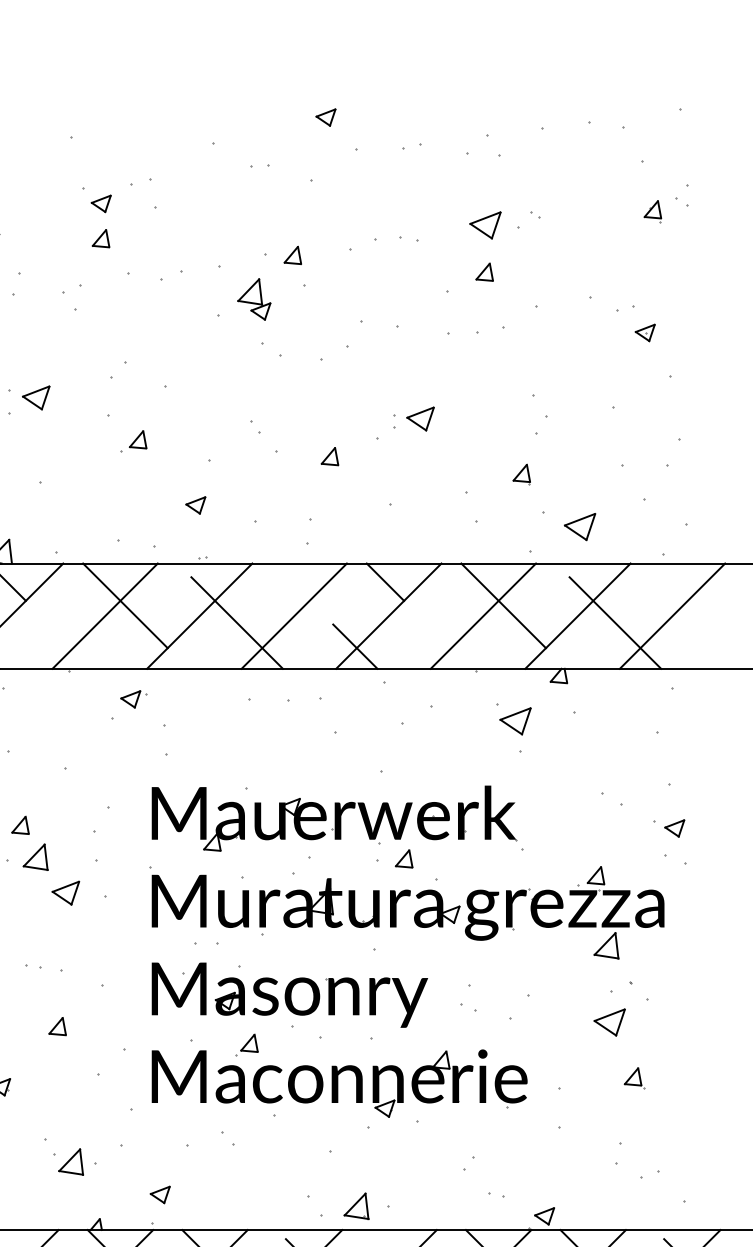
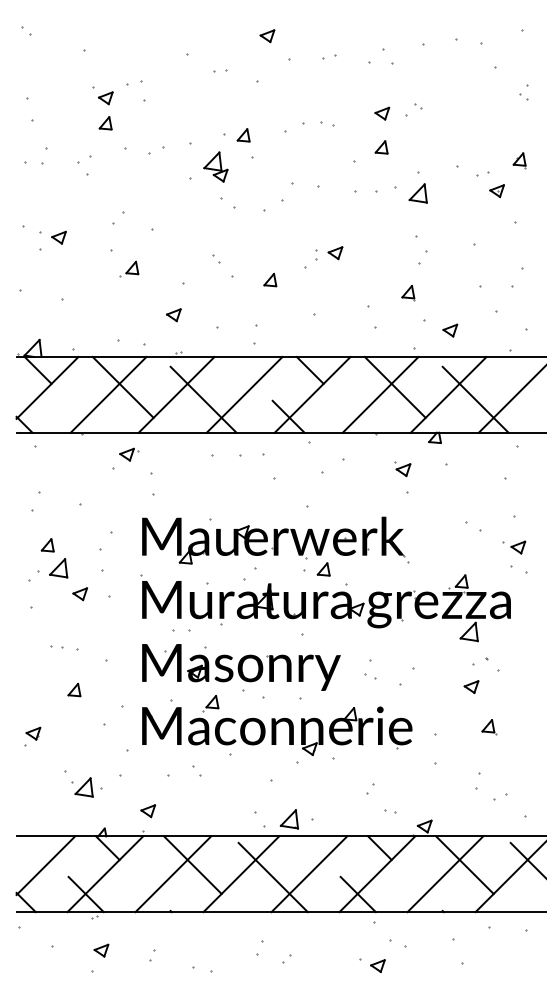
part: (652, 211) -> (519, 160), moved
part: (485, 225) -> (382, 113), size x0.62
part: (534, 336) -> (417, 193), added
part: (35, 397) -> (58, 237), size x0.71
part: (420, 419) -> (335, 253), size x0.71
part: (580, 526) -> (450, 330), size x0.62
part: (513, 719) -> (402, 469), size x0.62
part: (64, 893) -> (79, 594), size x0.71
part: (609, 1021) -> (471, 686), size x0.62

